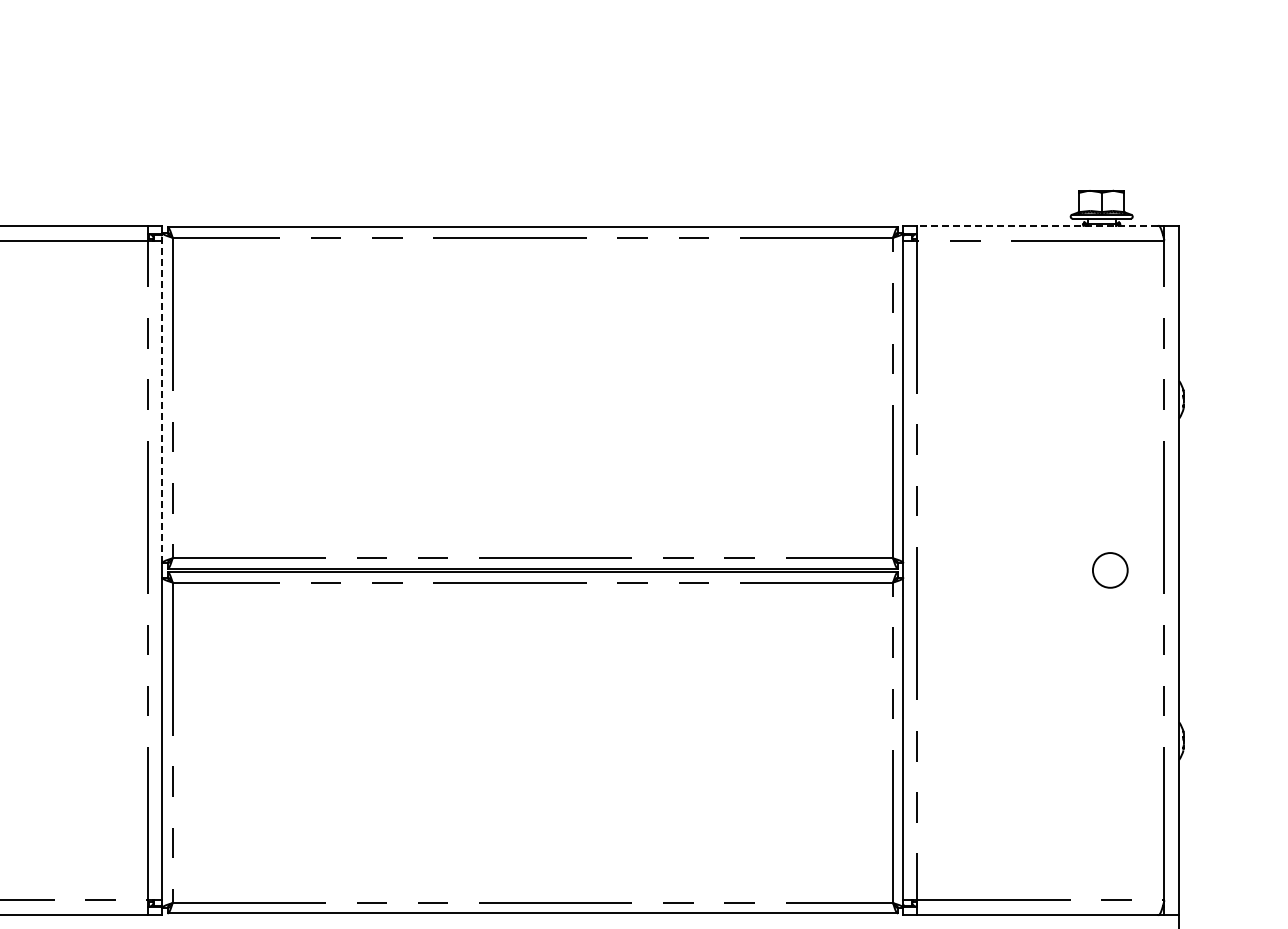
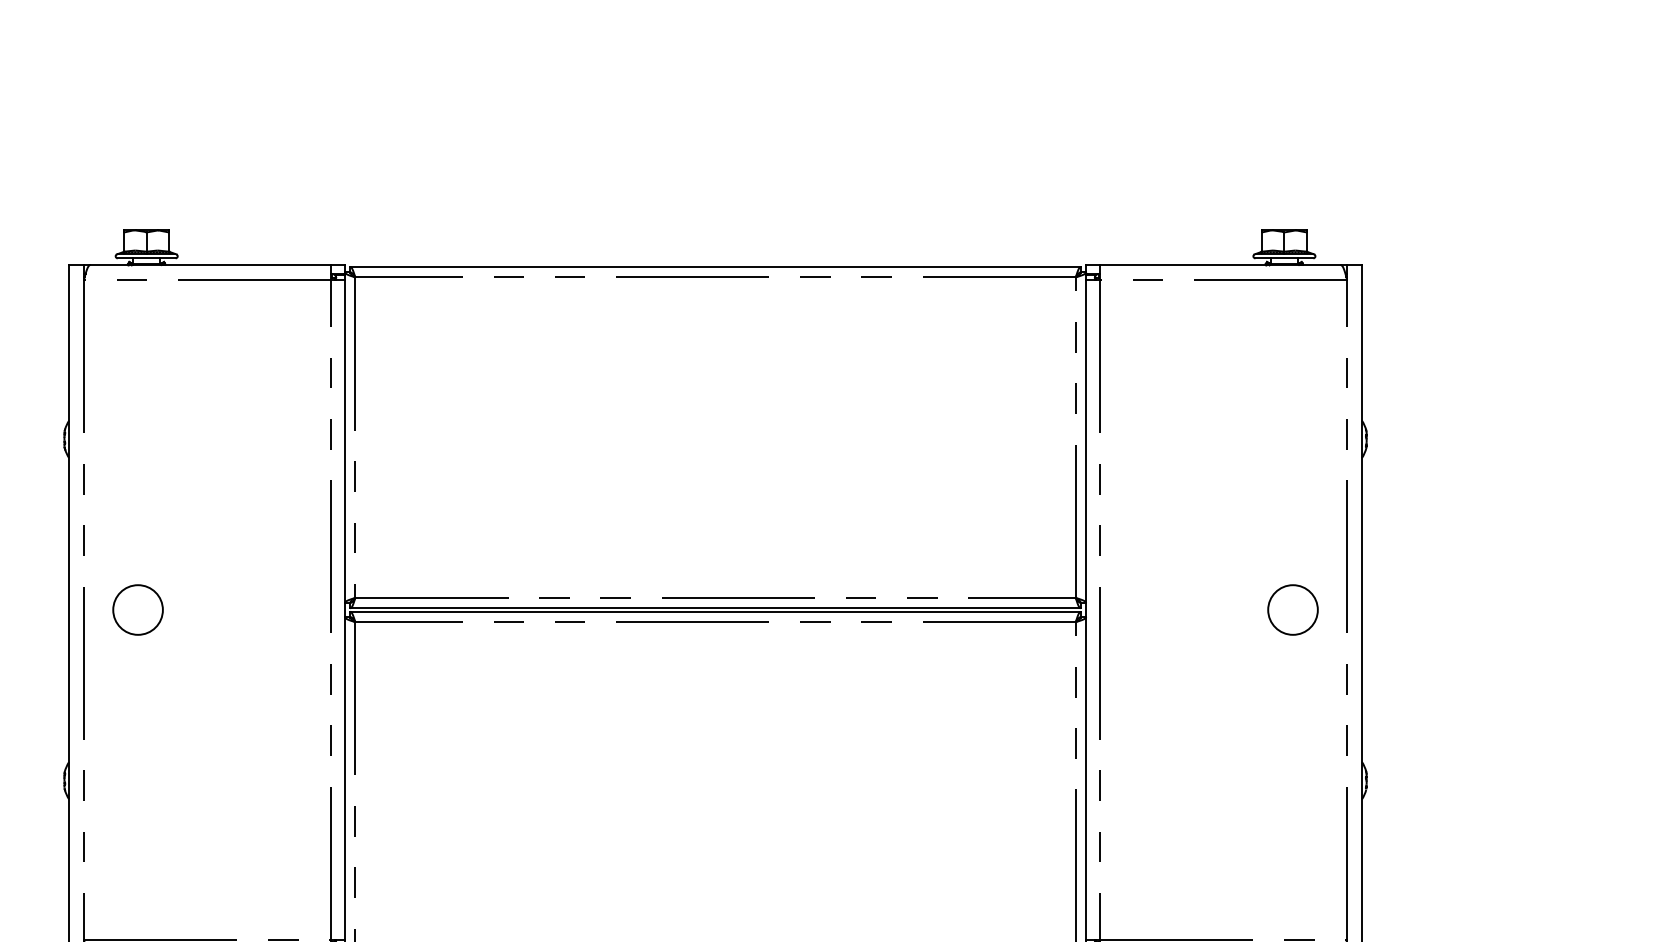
line: (1037, 225) -> (1220, 265), dashed -> solid
line: (161, 397) -> (344, 437), dashed -> solid
circle: (1109, 569) -> (1292, 609), size x1.43

